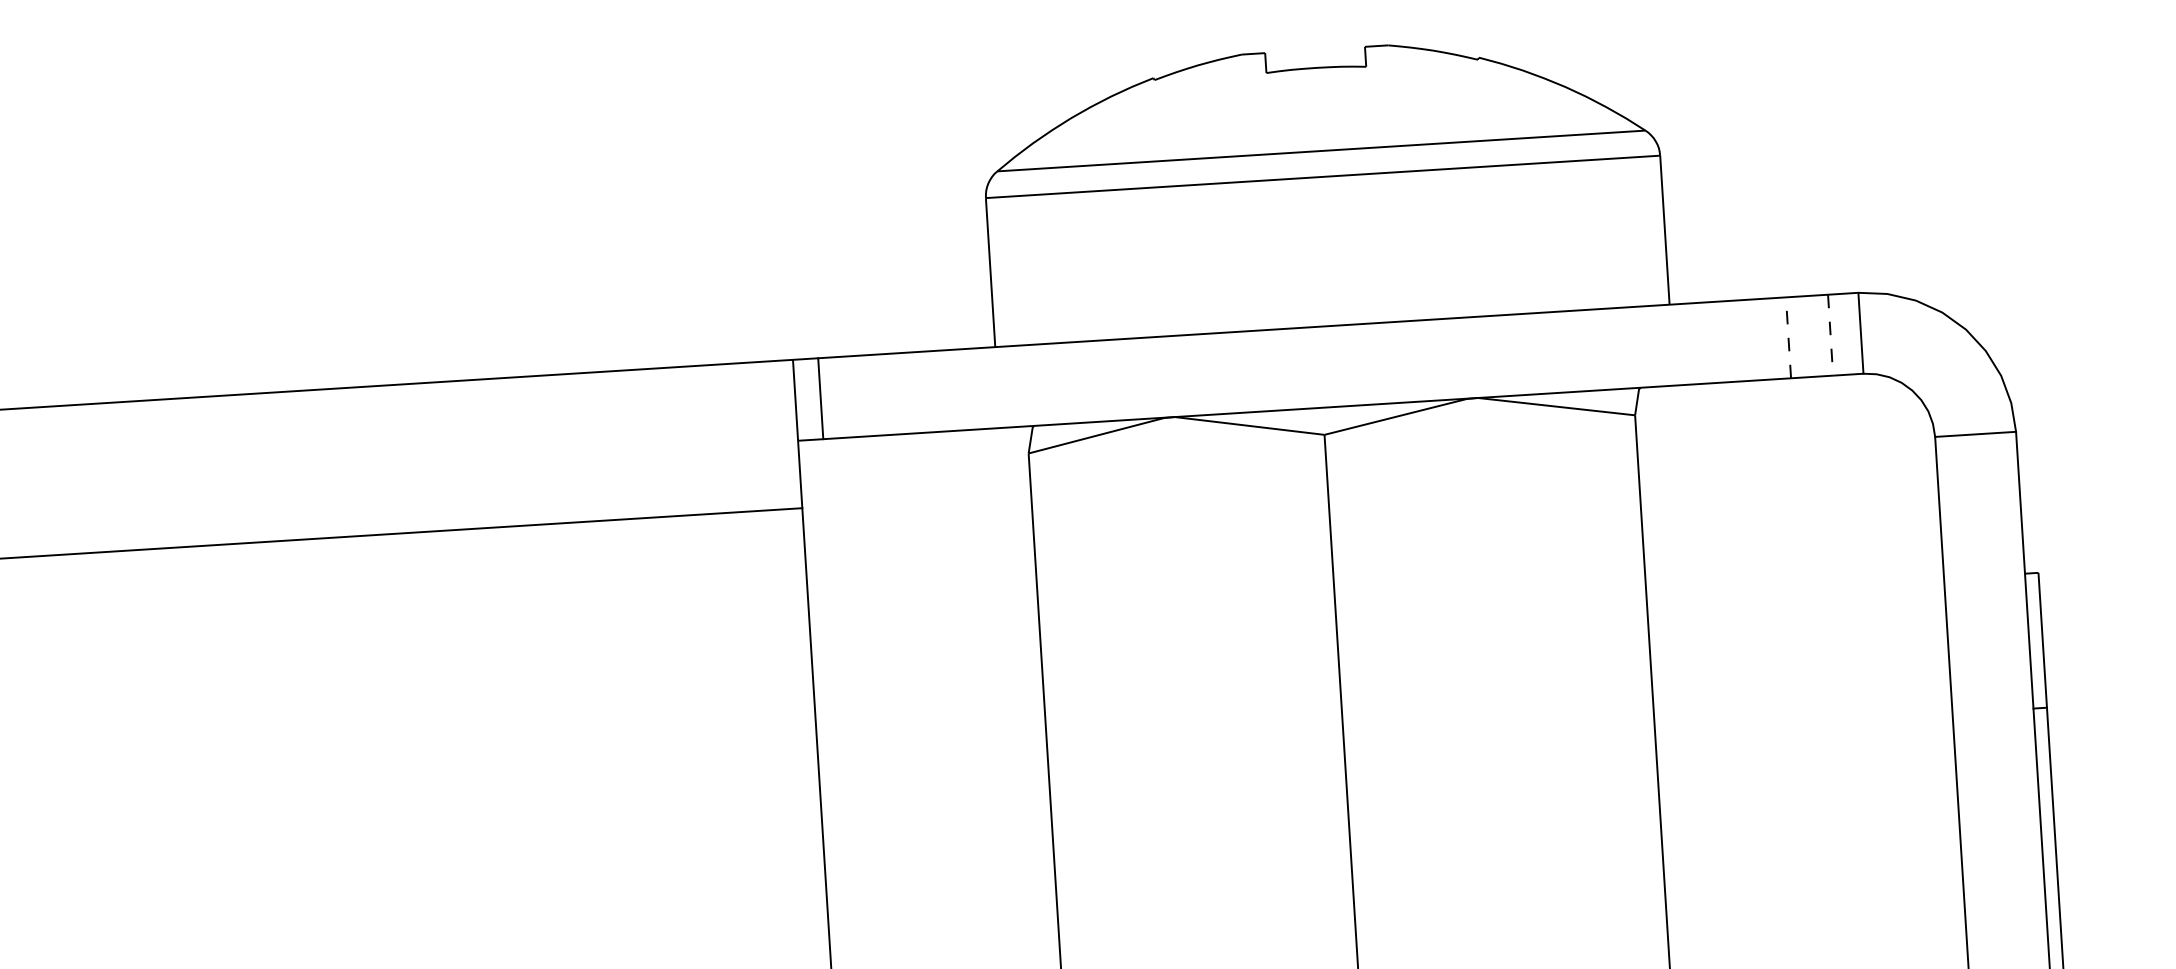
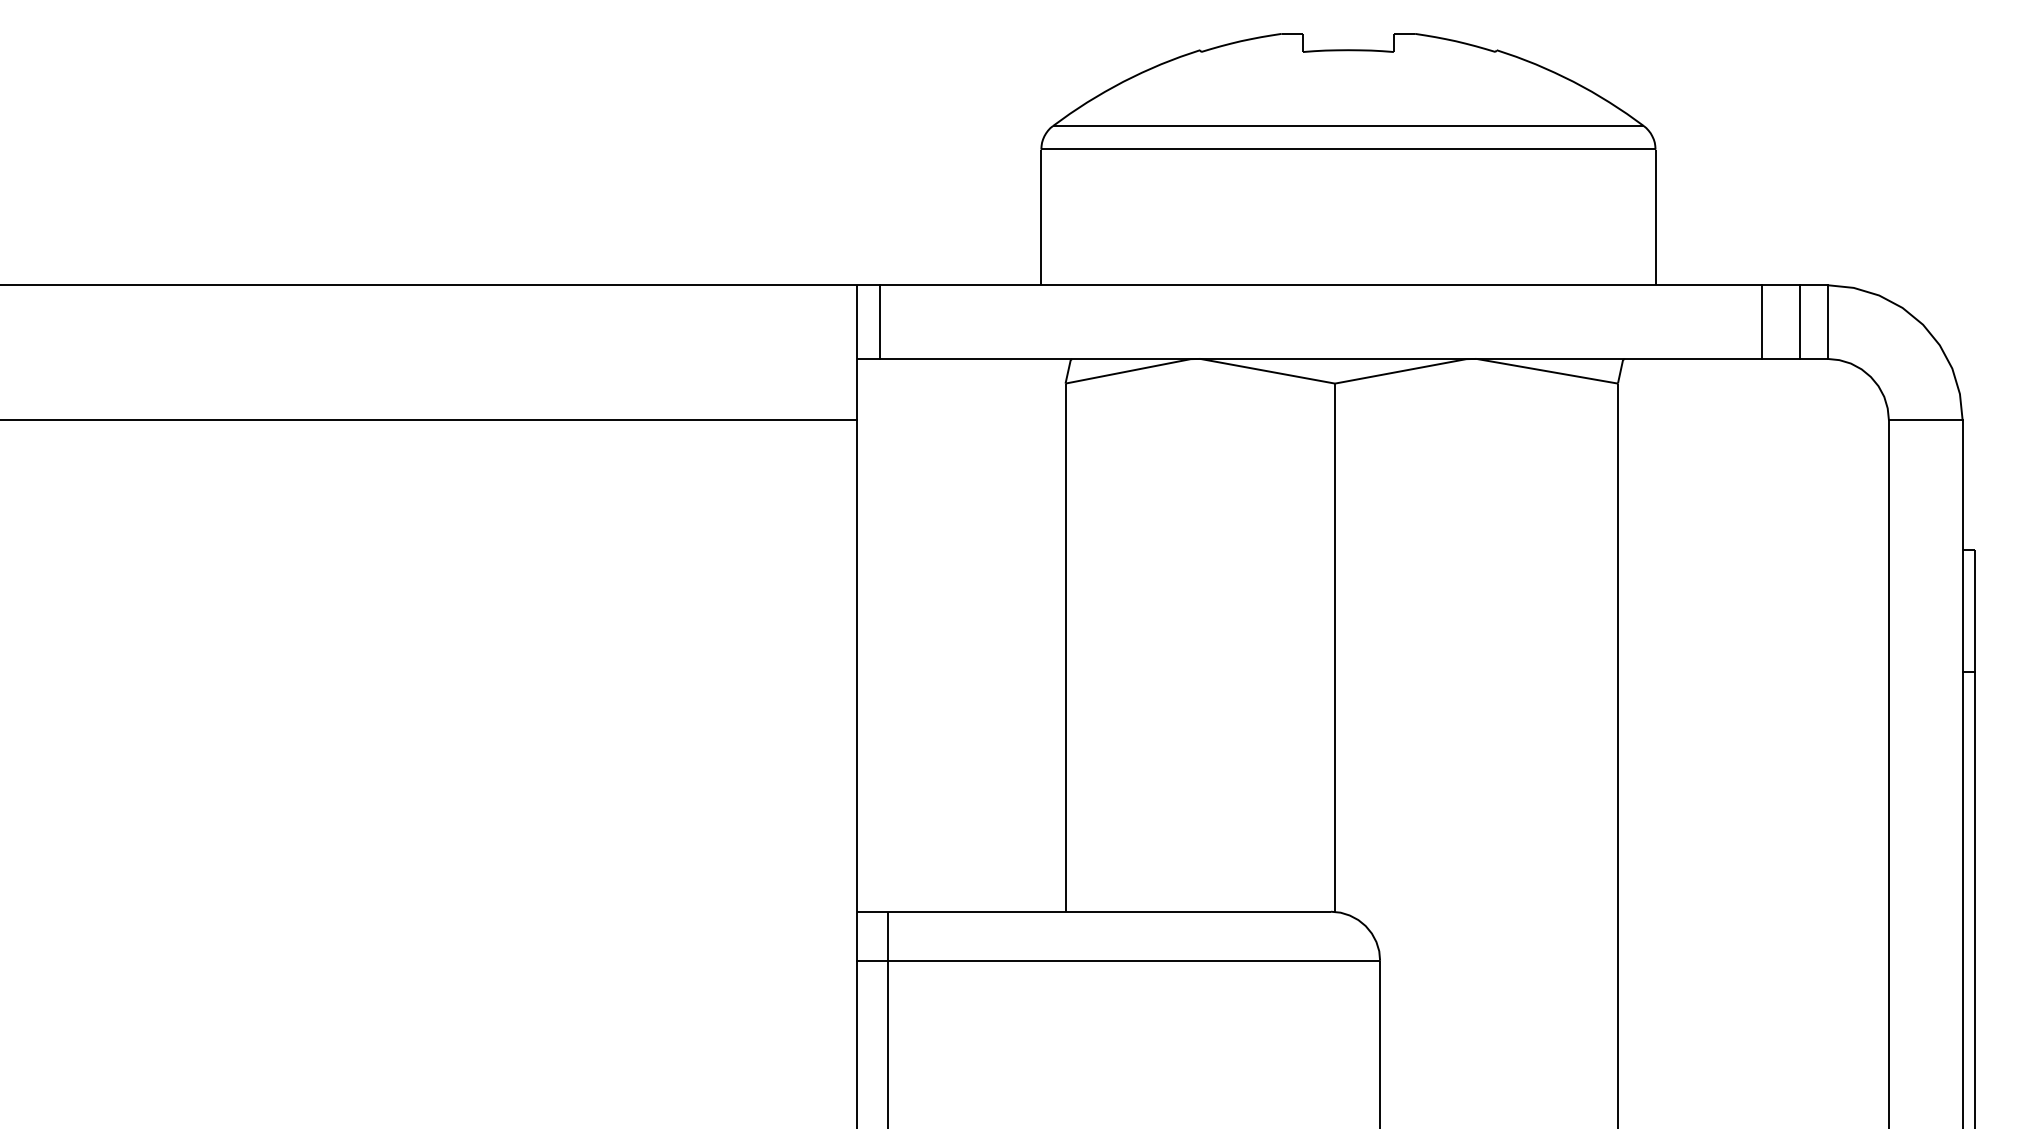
line: (1830, 335) -> (1799, 322), dashed -> solid
line: (1788, 338) -> (1761, 322), dashed -> solid

